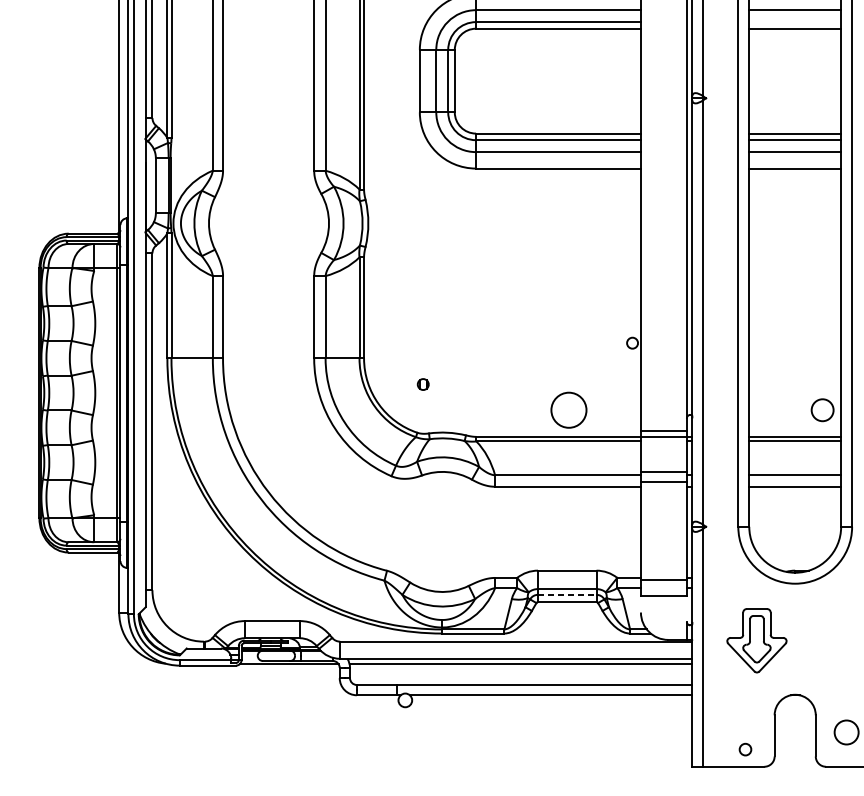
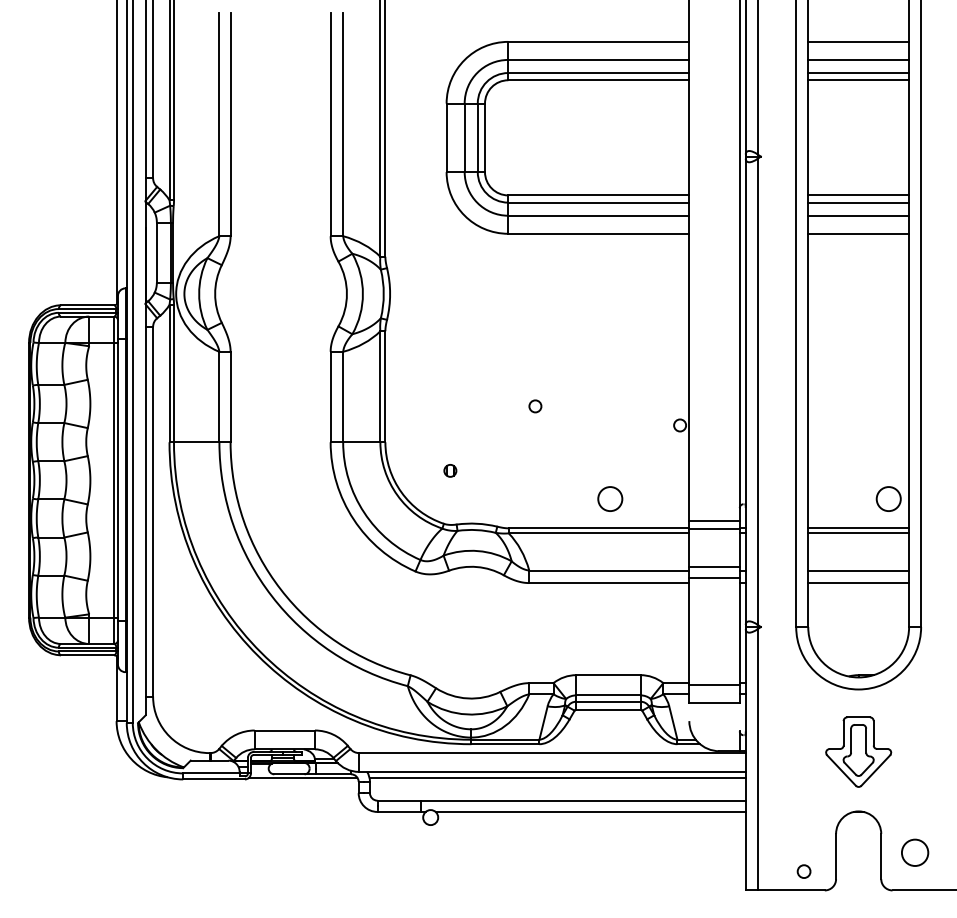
line: (795, 22) -> (858, 73), added
circle: (500, 325) -> (535, 406), added
circle: (569, 410) -> (610, 499), size x0.62
line: (567, 594) -> (608, 701), dashed -> solid
part: (756, 640) -> (858, 751), moved

